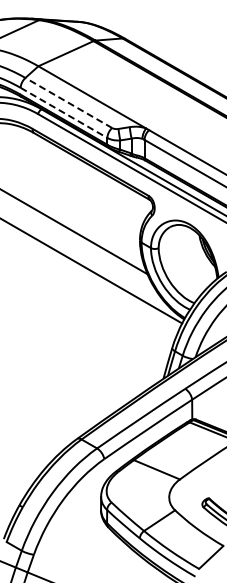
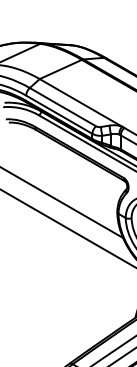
line: (68, 102) -> (62, 106), dashed -> solid
line: (64, 113) -> (59, 115), dashed -> solid

